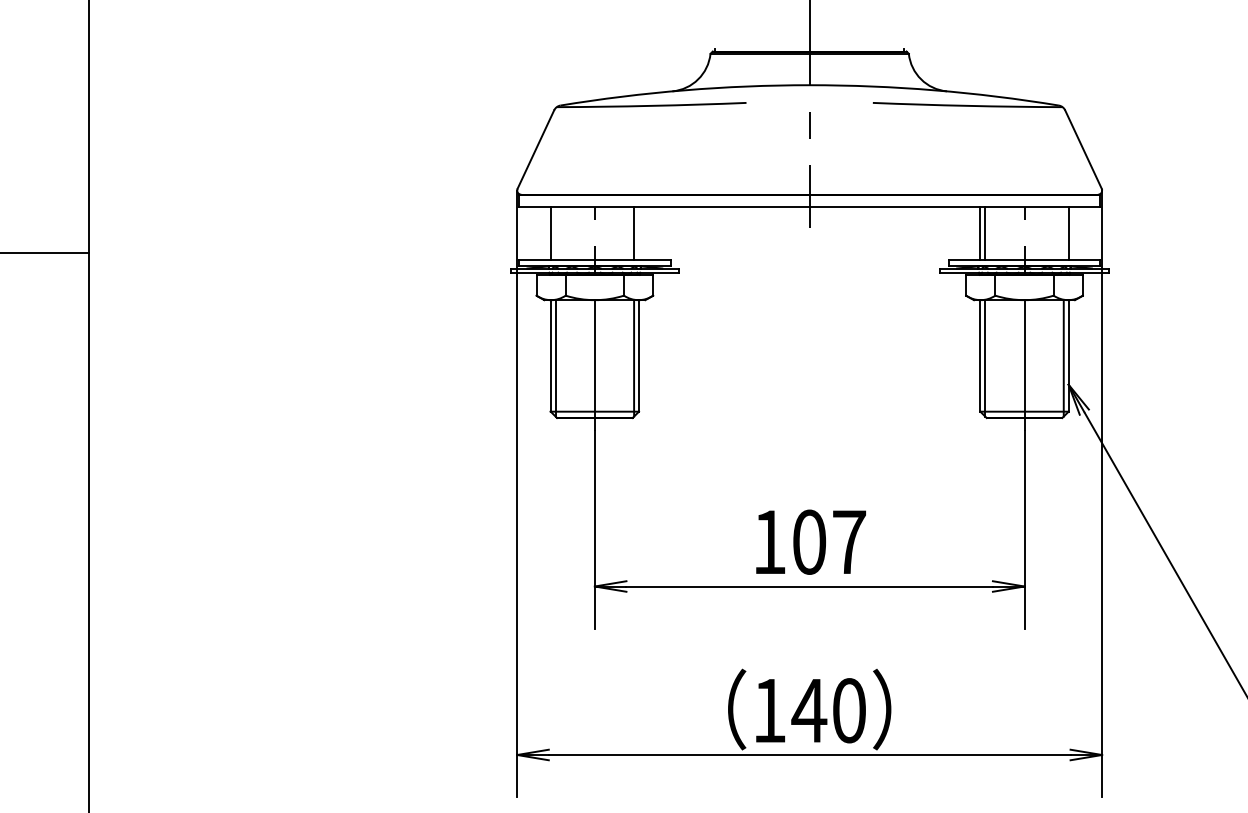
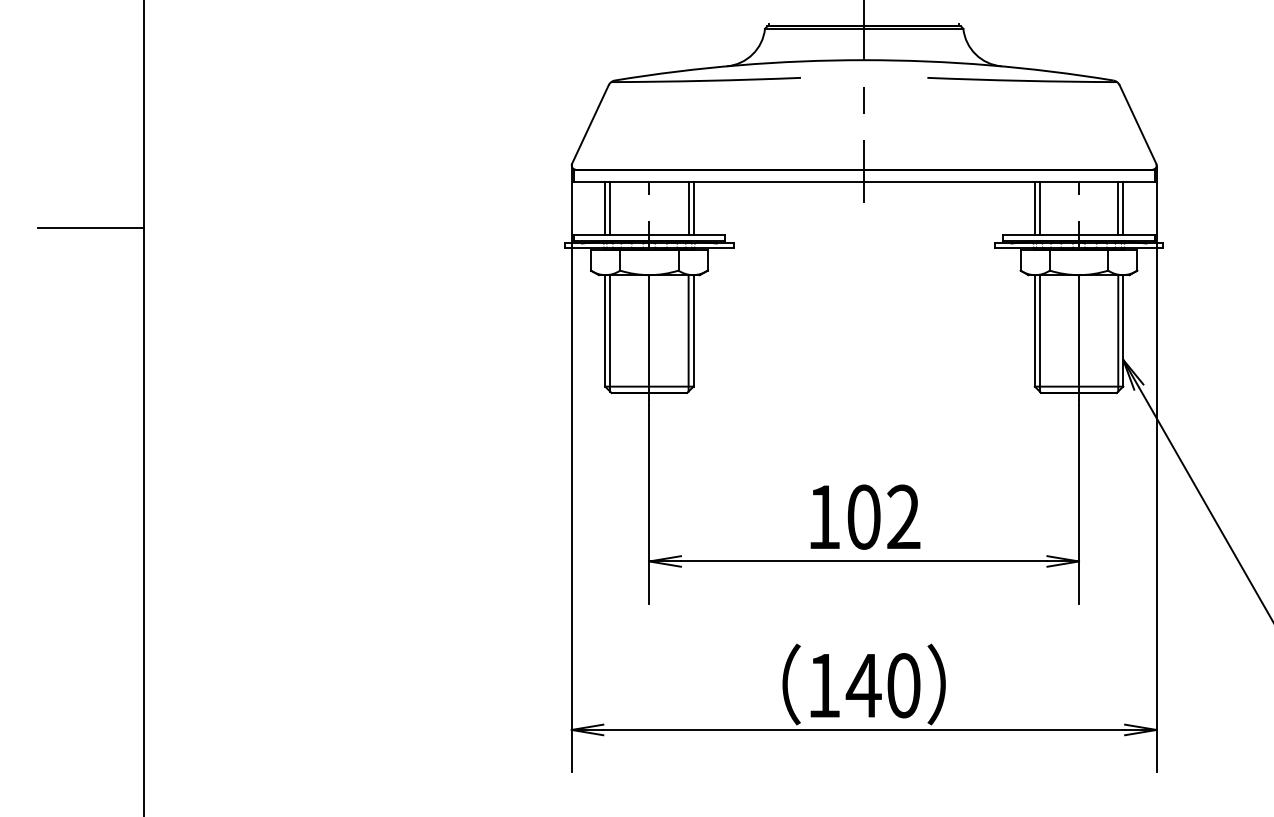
line: (555, 233) -> (610, 208), added
line: (638, 233) -> (693, 208), added
line: (1063, 233) -> (1118, 208), added
text: (848, 541) -> (903, 516), 107 -> 102

